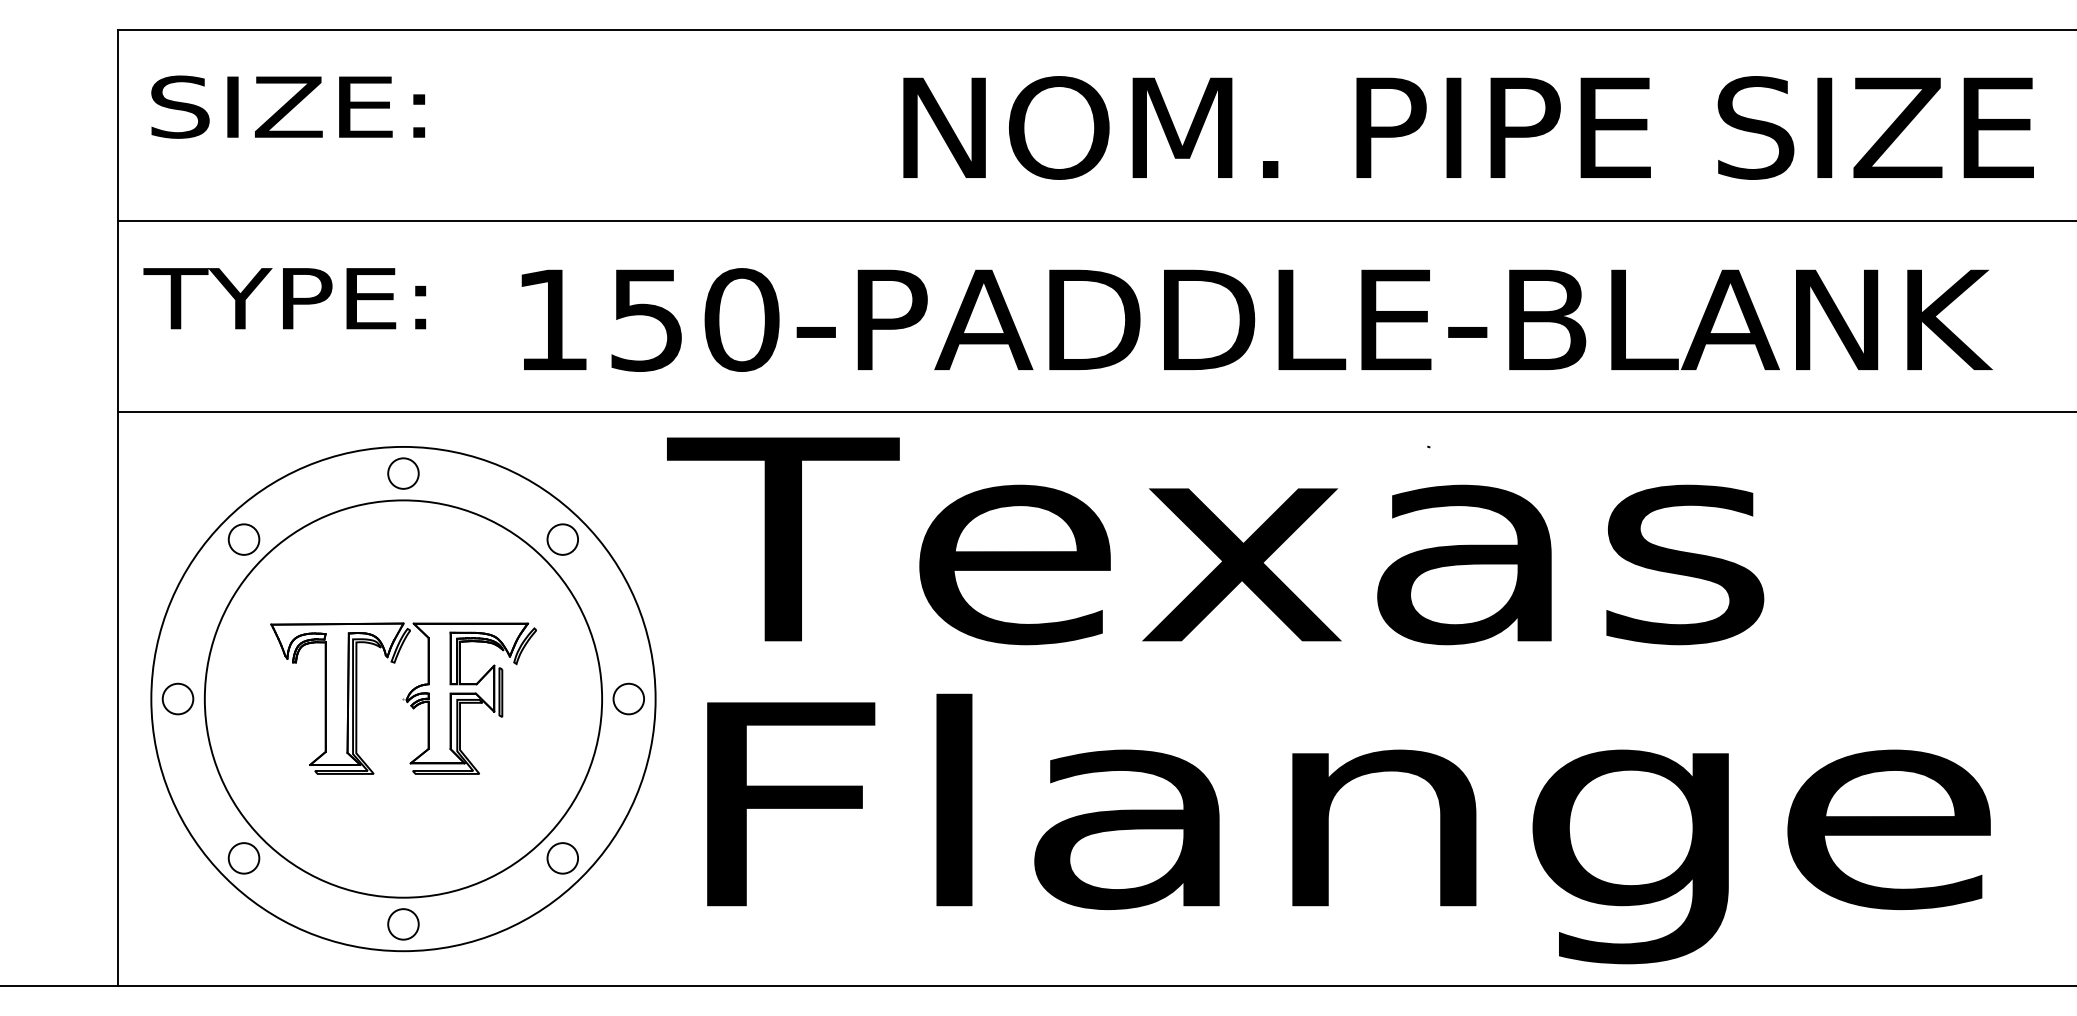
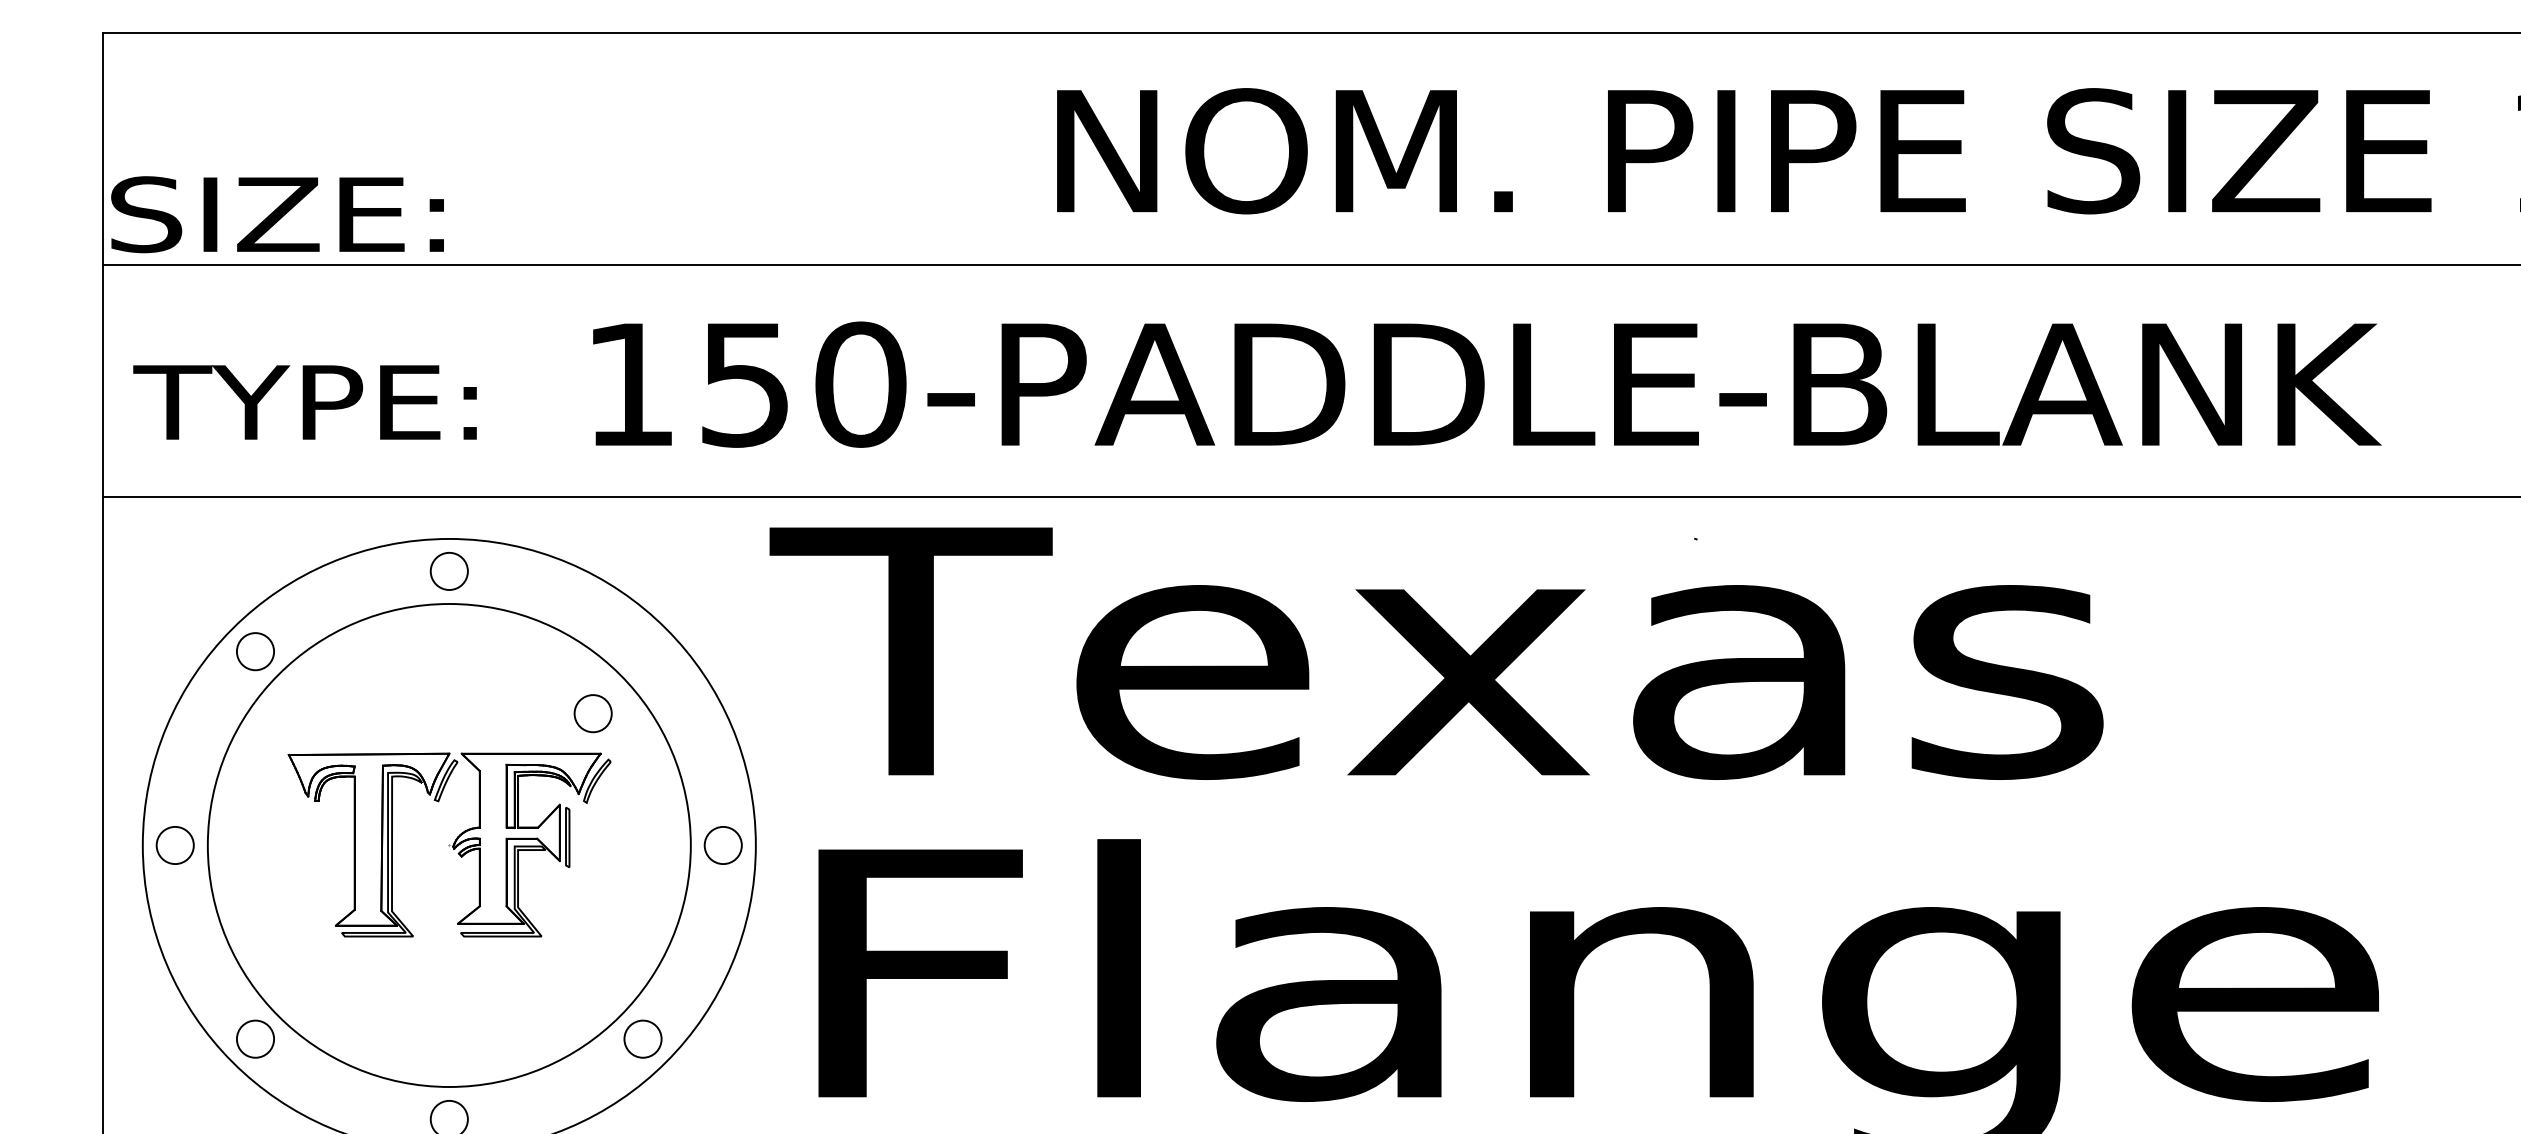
text: (288, 106) -> (277, 213), moved
text: (284, 298) -> (304, 402), moved
circle: (562, 539) -> (592, 713), moved

